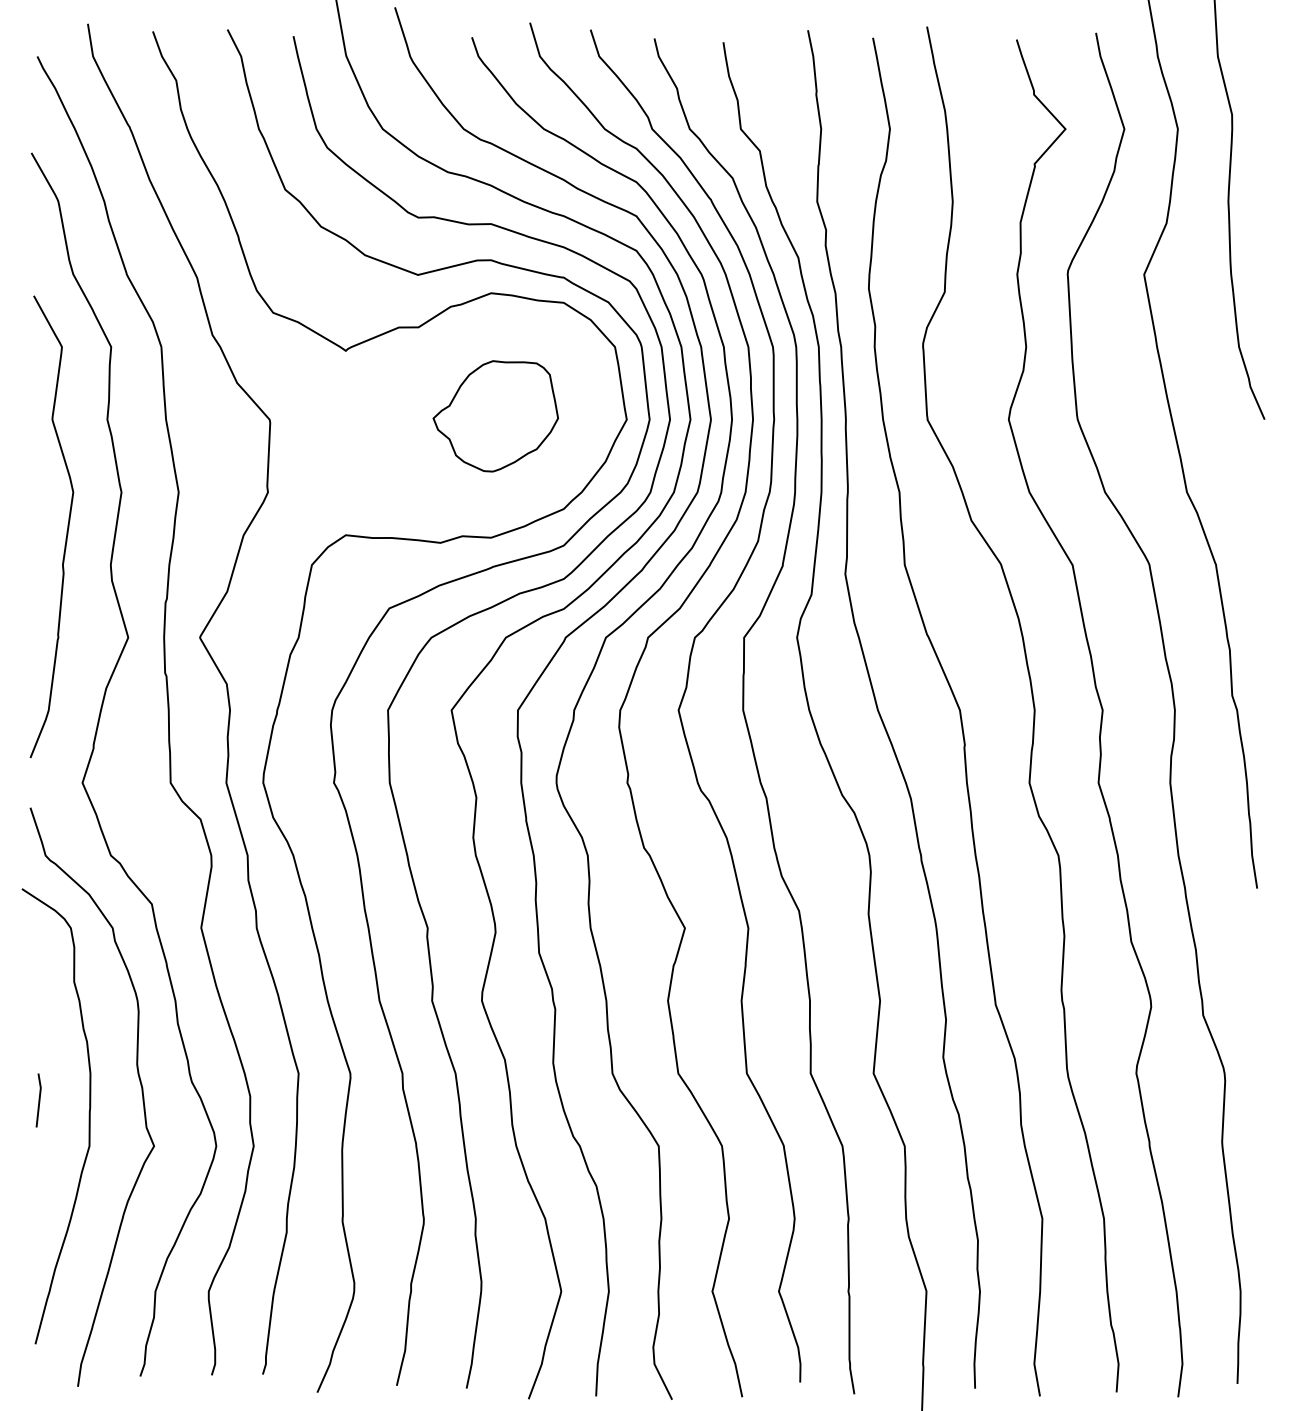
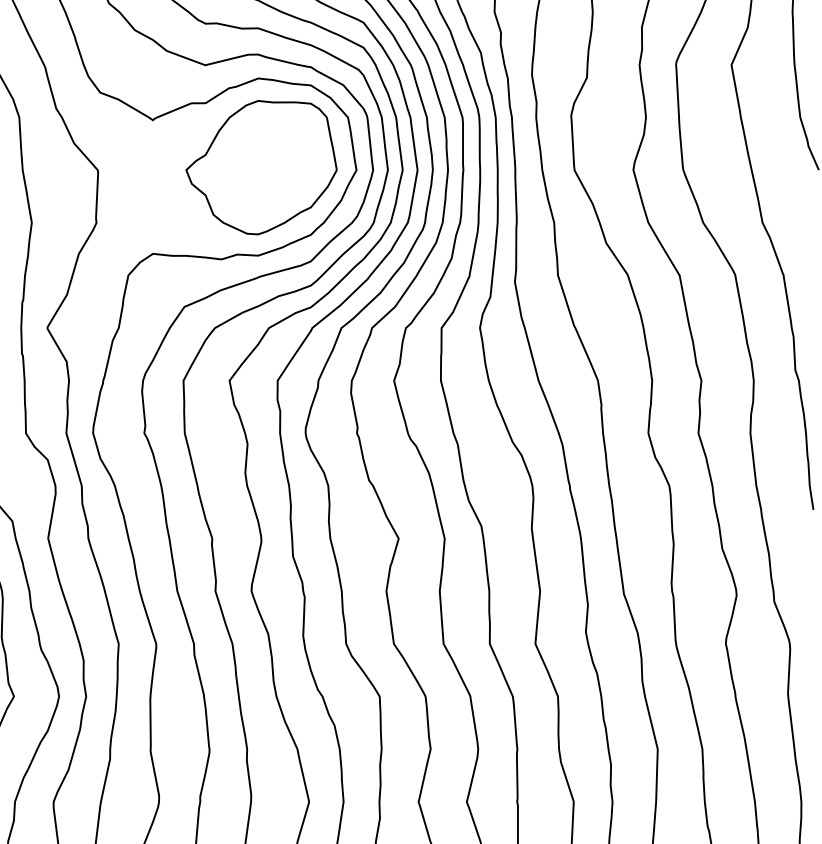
part: (495, 416) -> (261, 167), size x1.67

